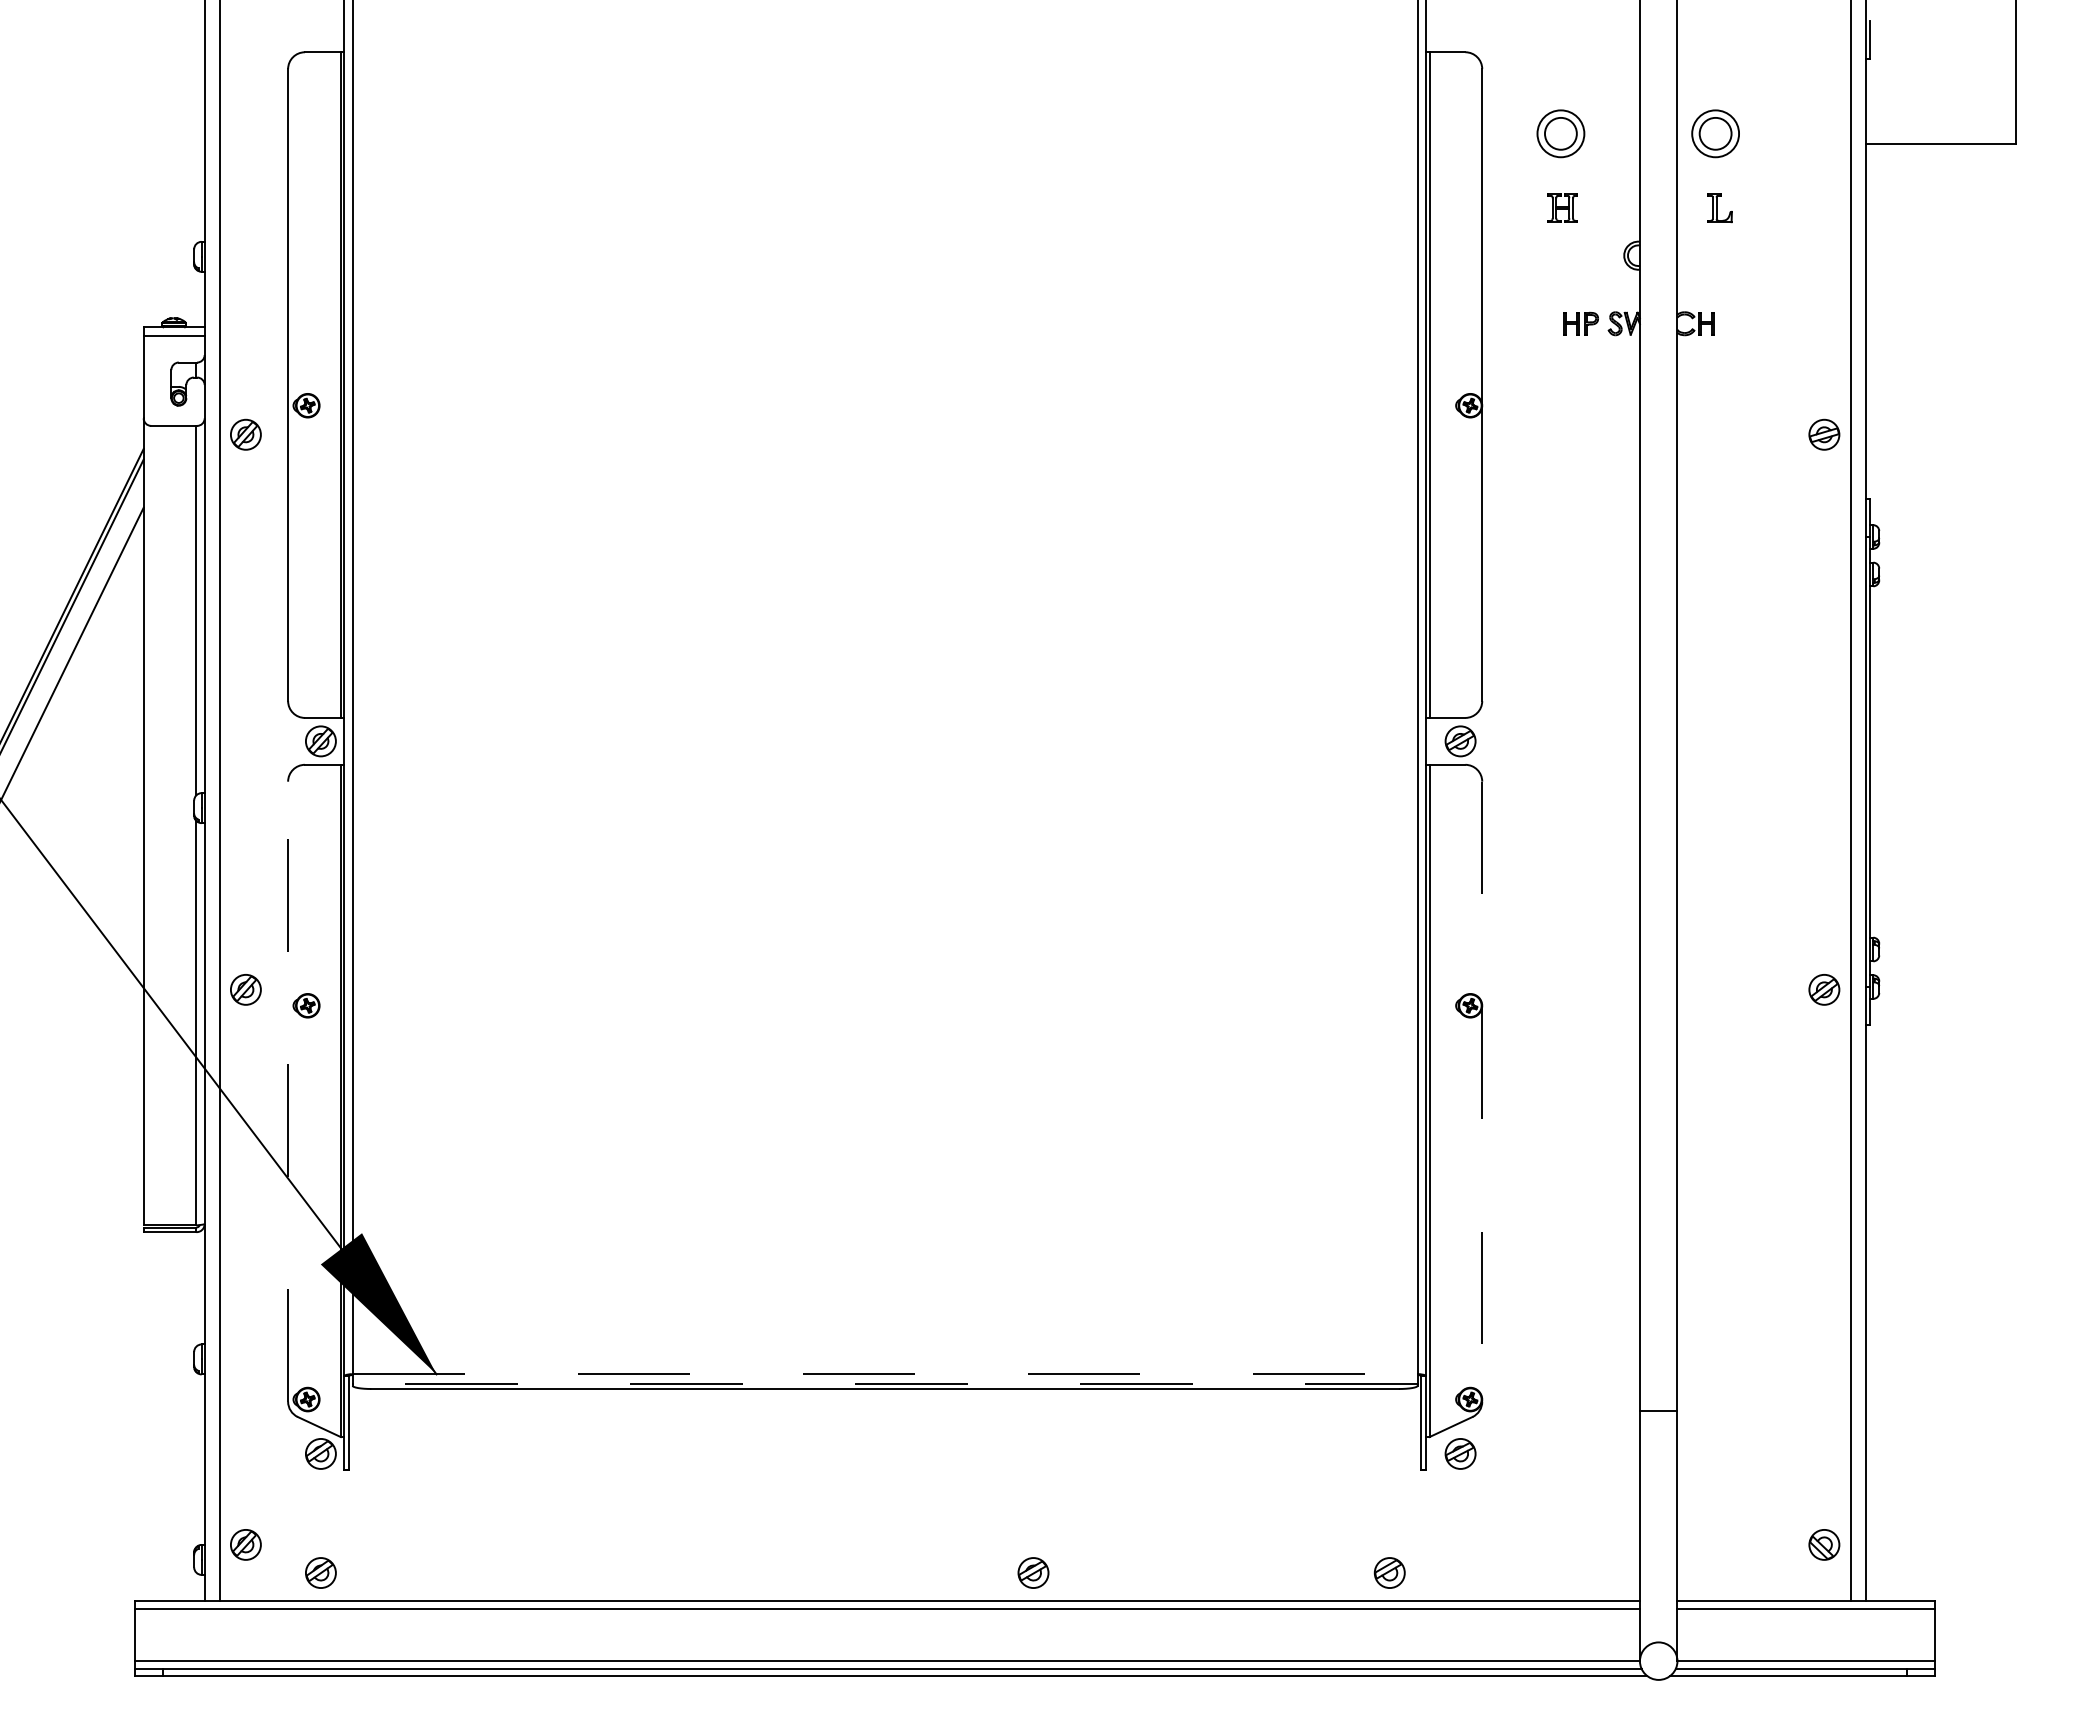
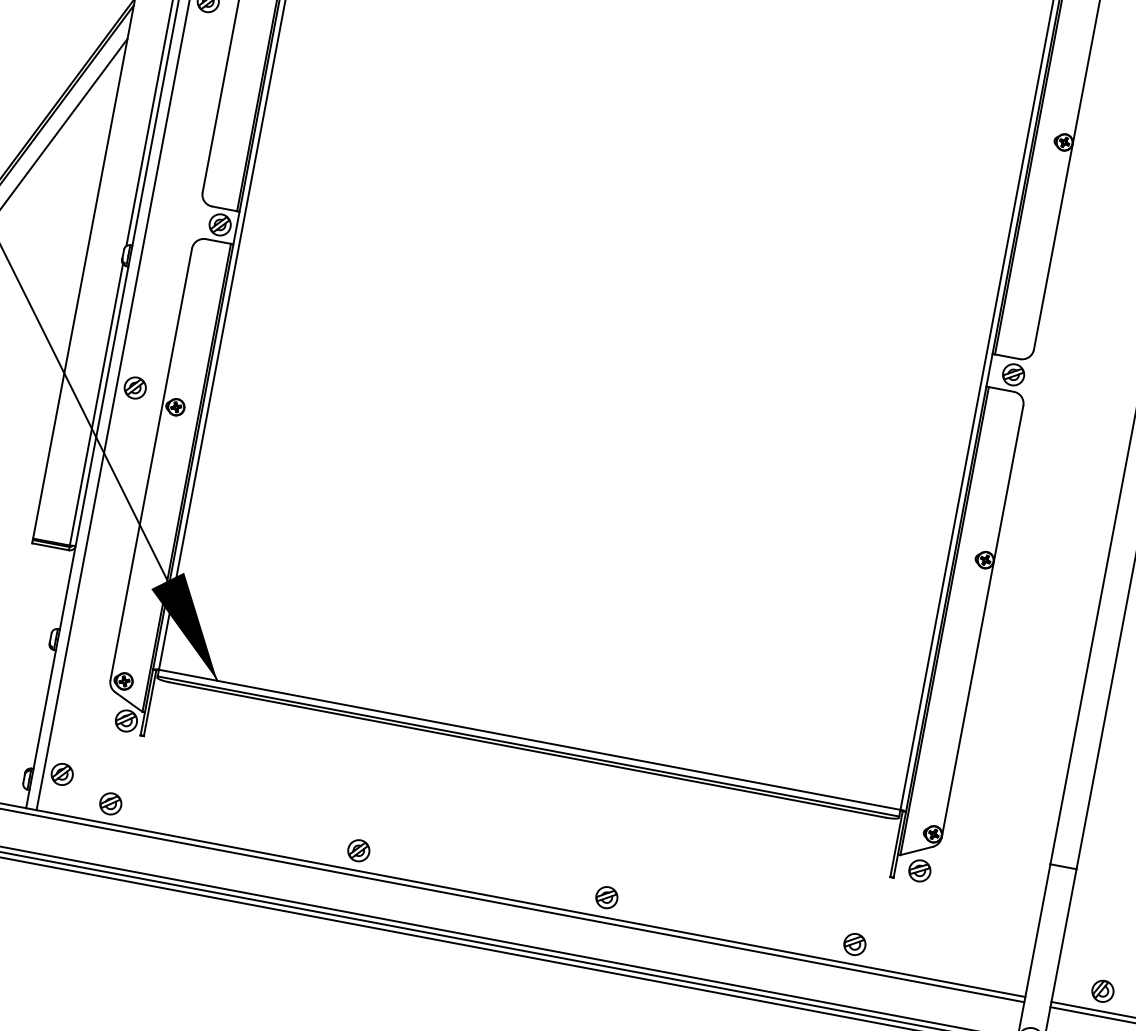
line: (288, 1091) -> (151, 464), dashed -> solid
line: (1482, 1092) -> (982, 622), dashed -> solid
line: (885, 1374) -> (529, 739), dashed -> solid
line: (885, 1383) -> (528, 746), dashed -> solid
part: (677, 1572) -> (359, 850), added
part: (1745, 1572) -> (1102, 990), added

